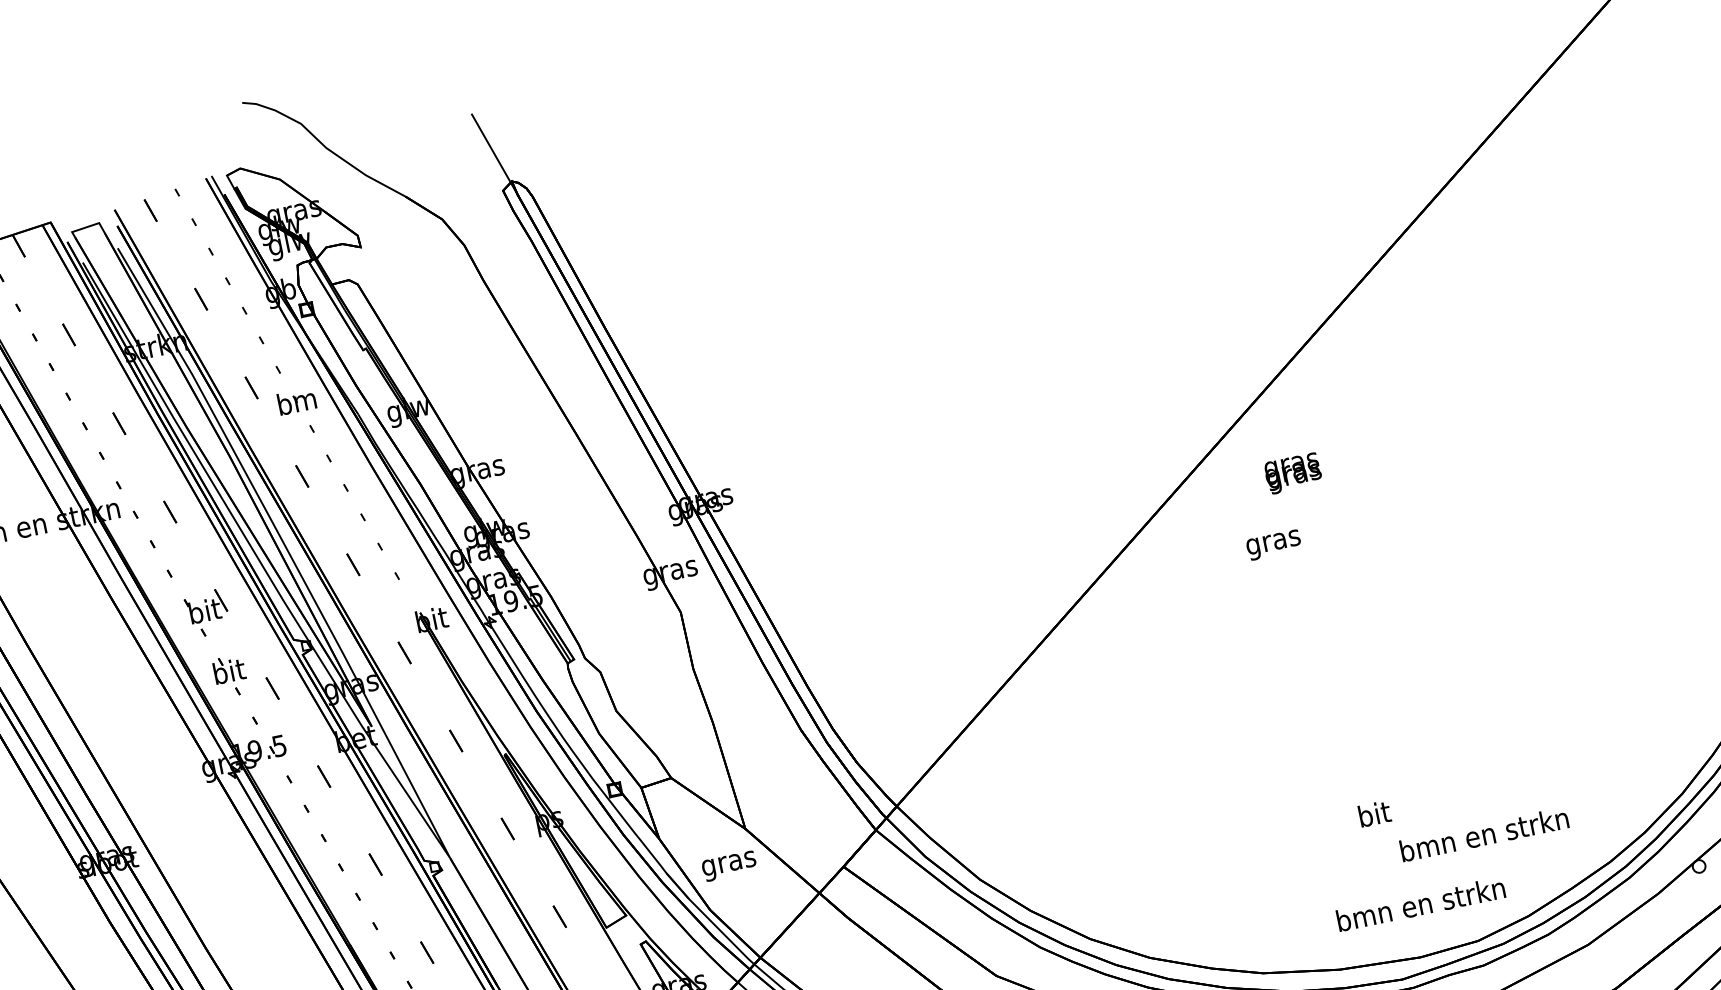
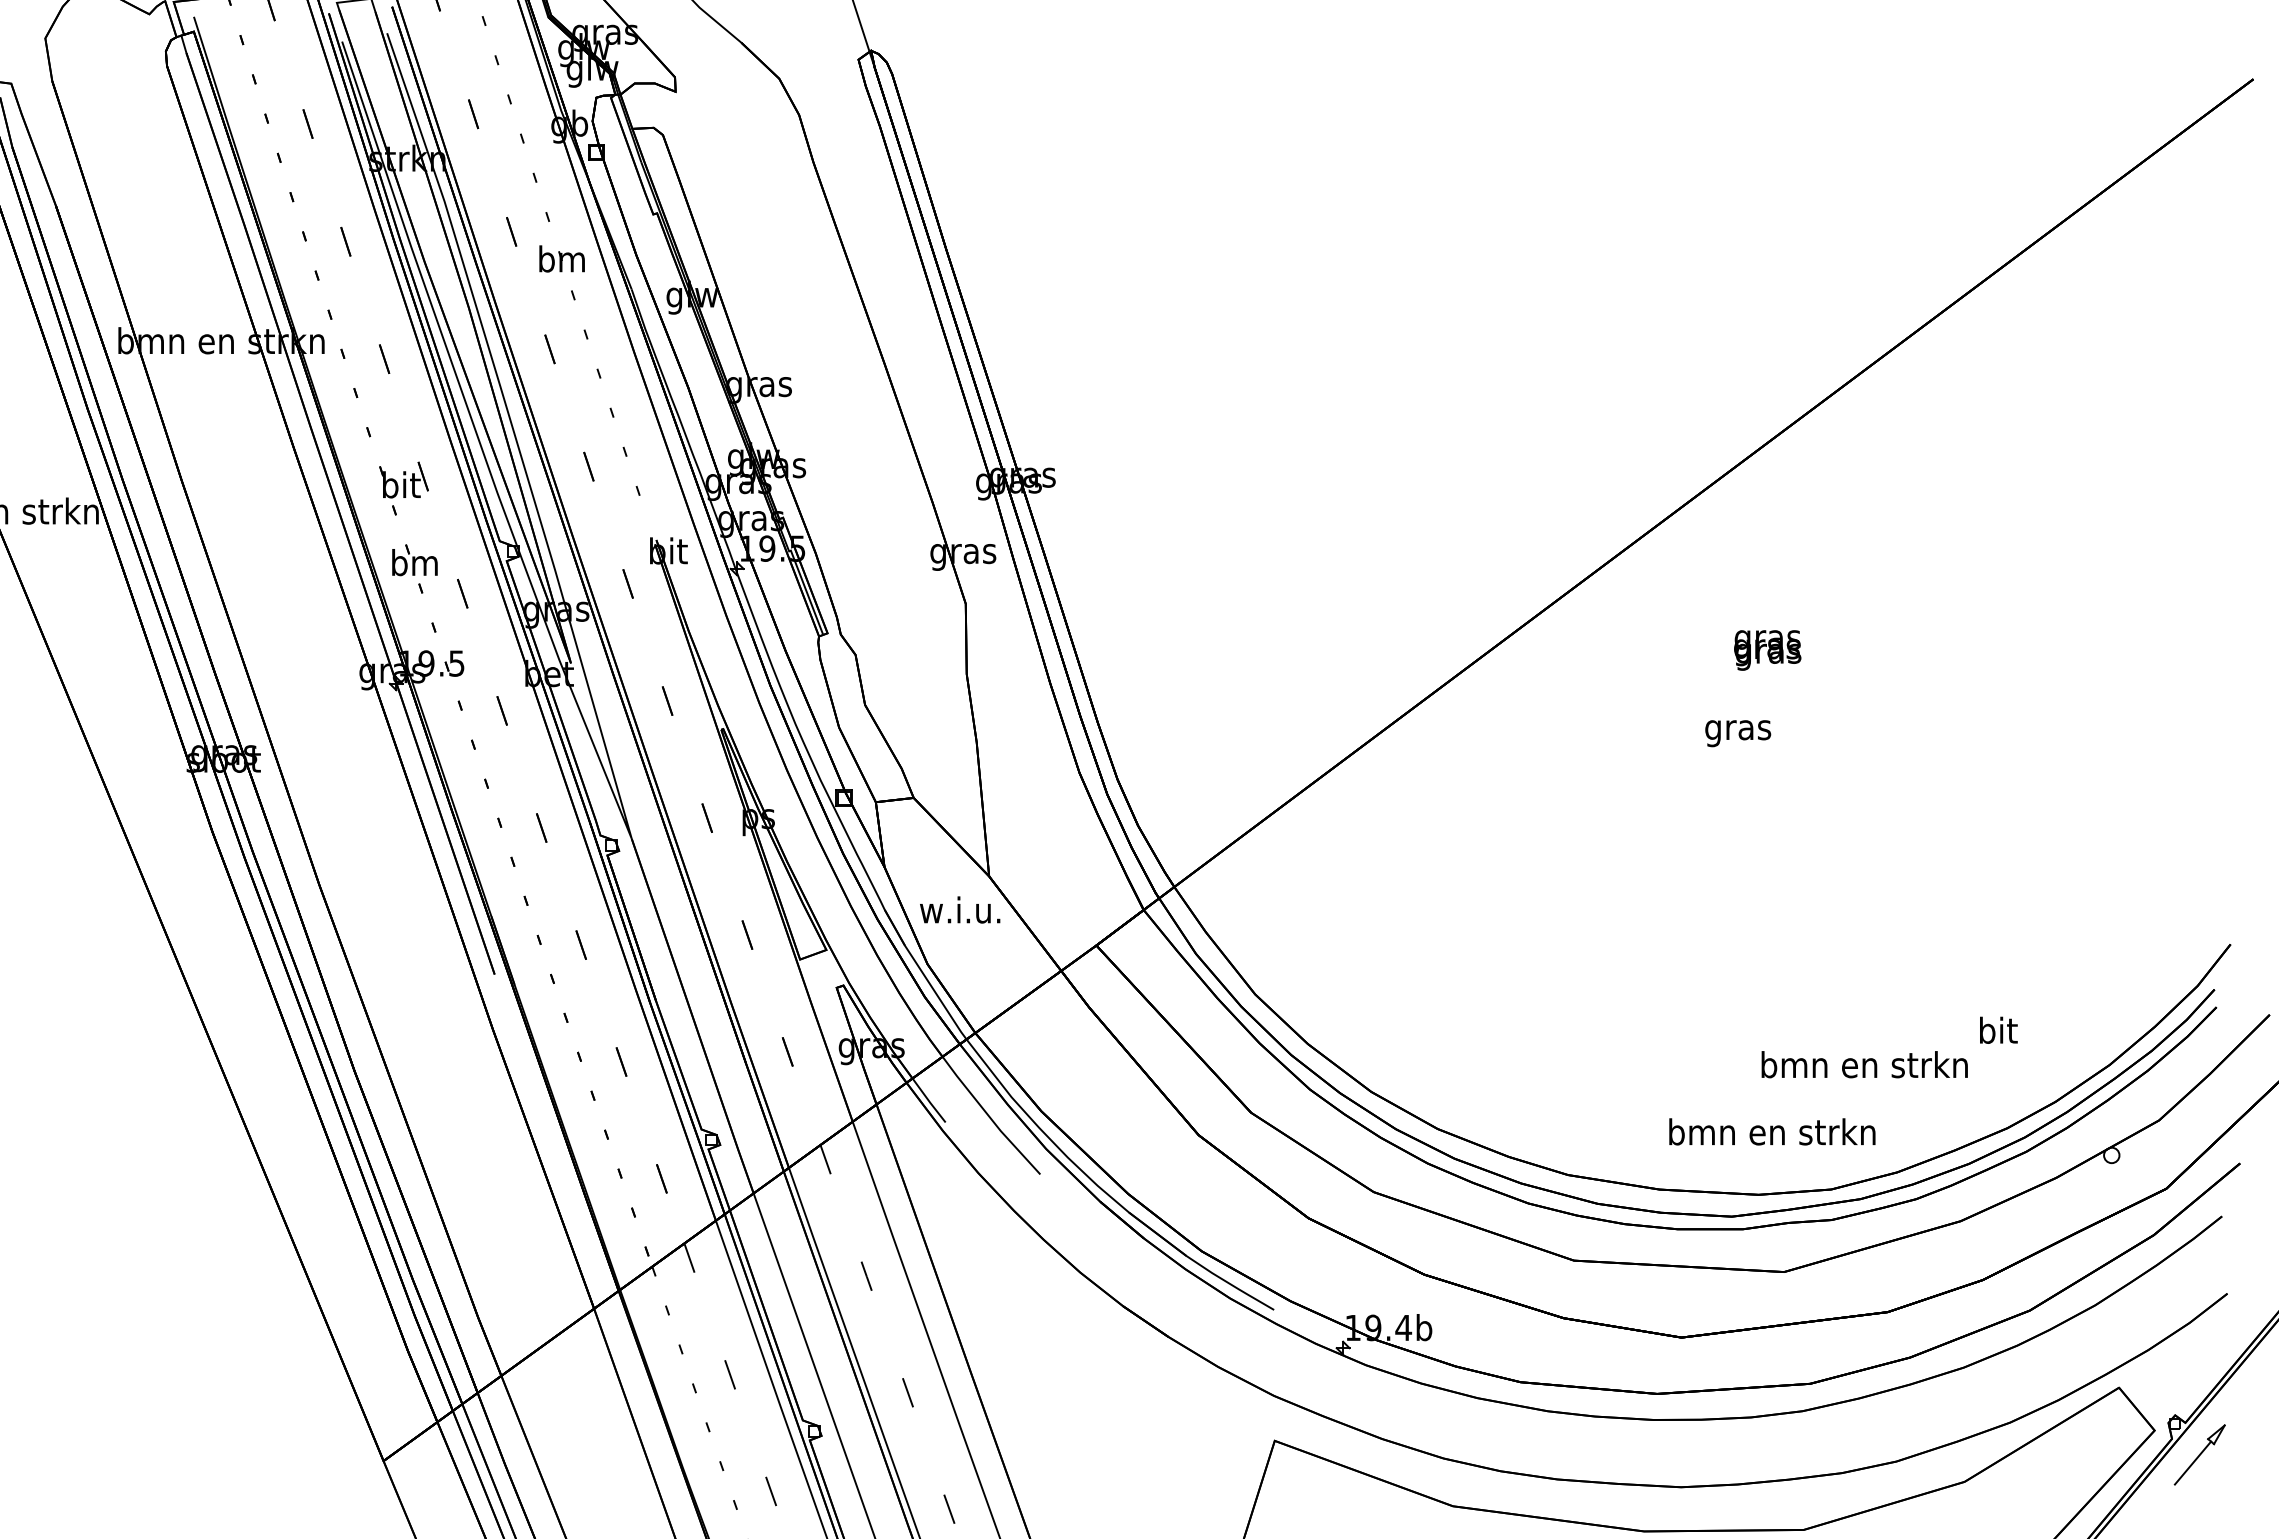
text: (1293, 473) -> (1767, 650), moved
text: (1274, 544) -> (1738, 733), moved
text: (228, 671) -> (414, 562), bit -> bm
text: (1374, 813) -> (1998, 1029), moved
text: (728, 863) -> (960, 913), gras -> w.i.u.

